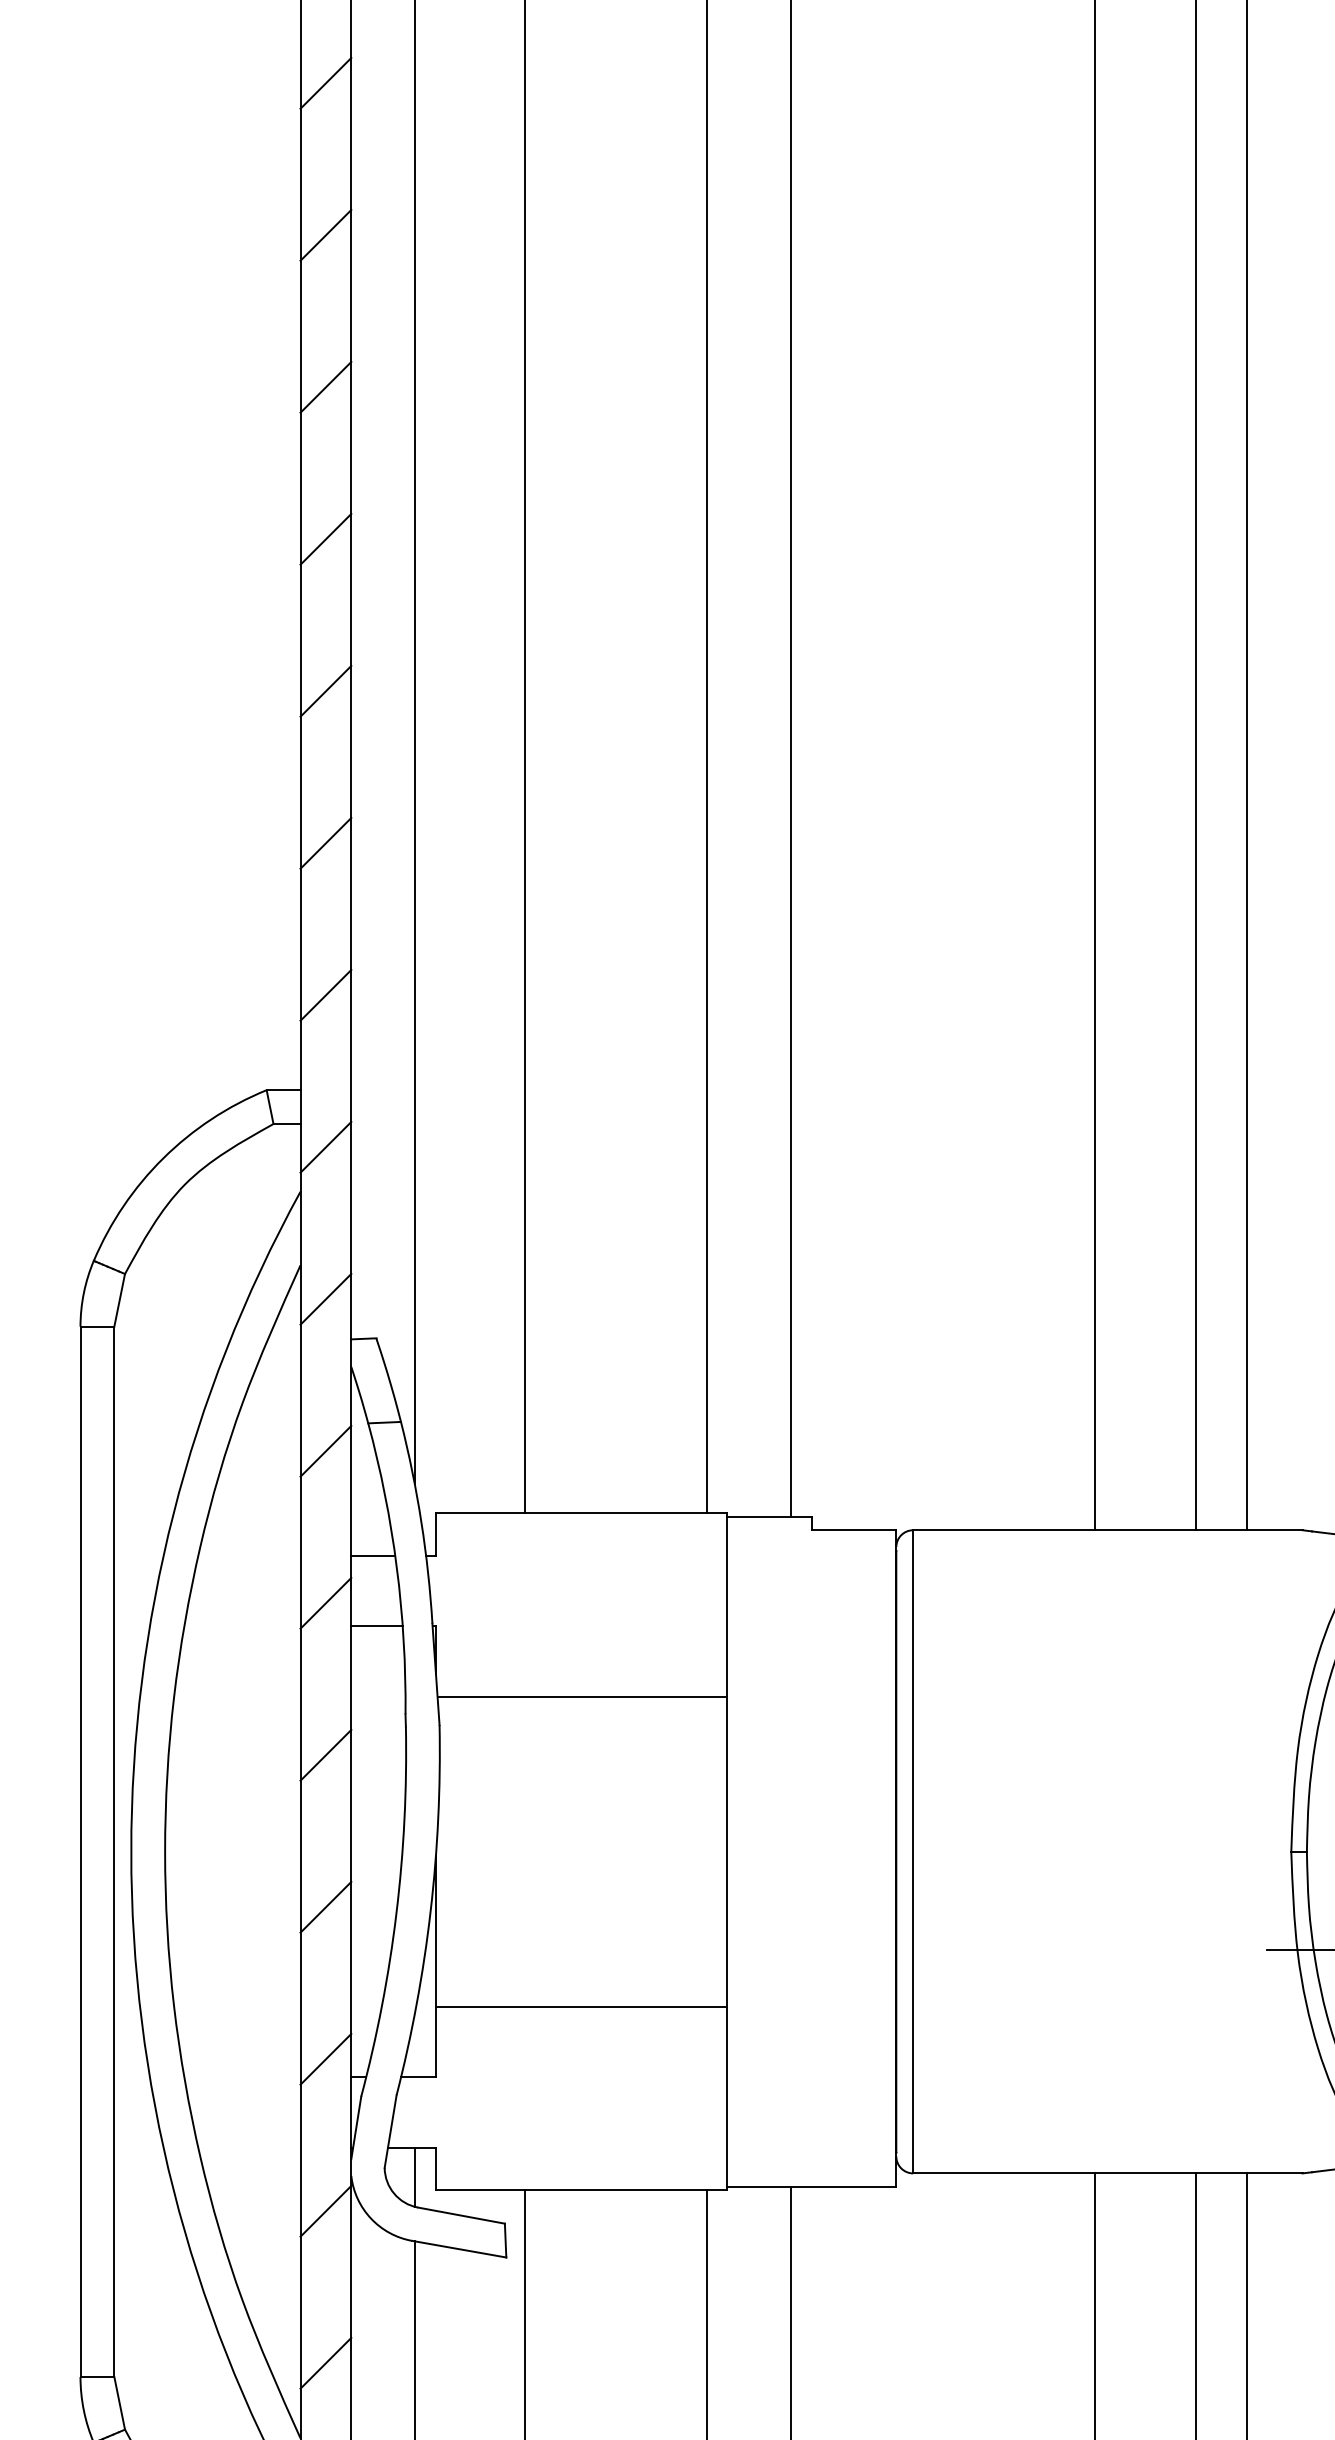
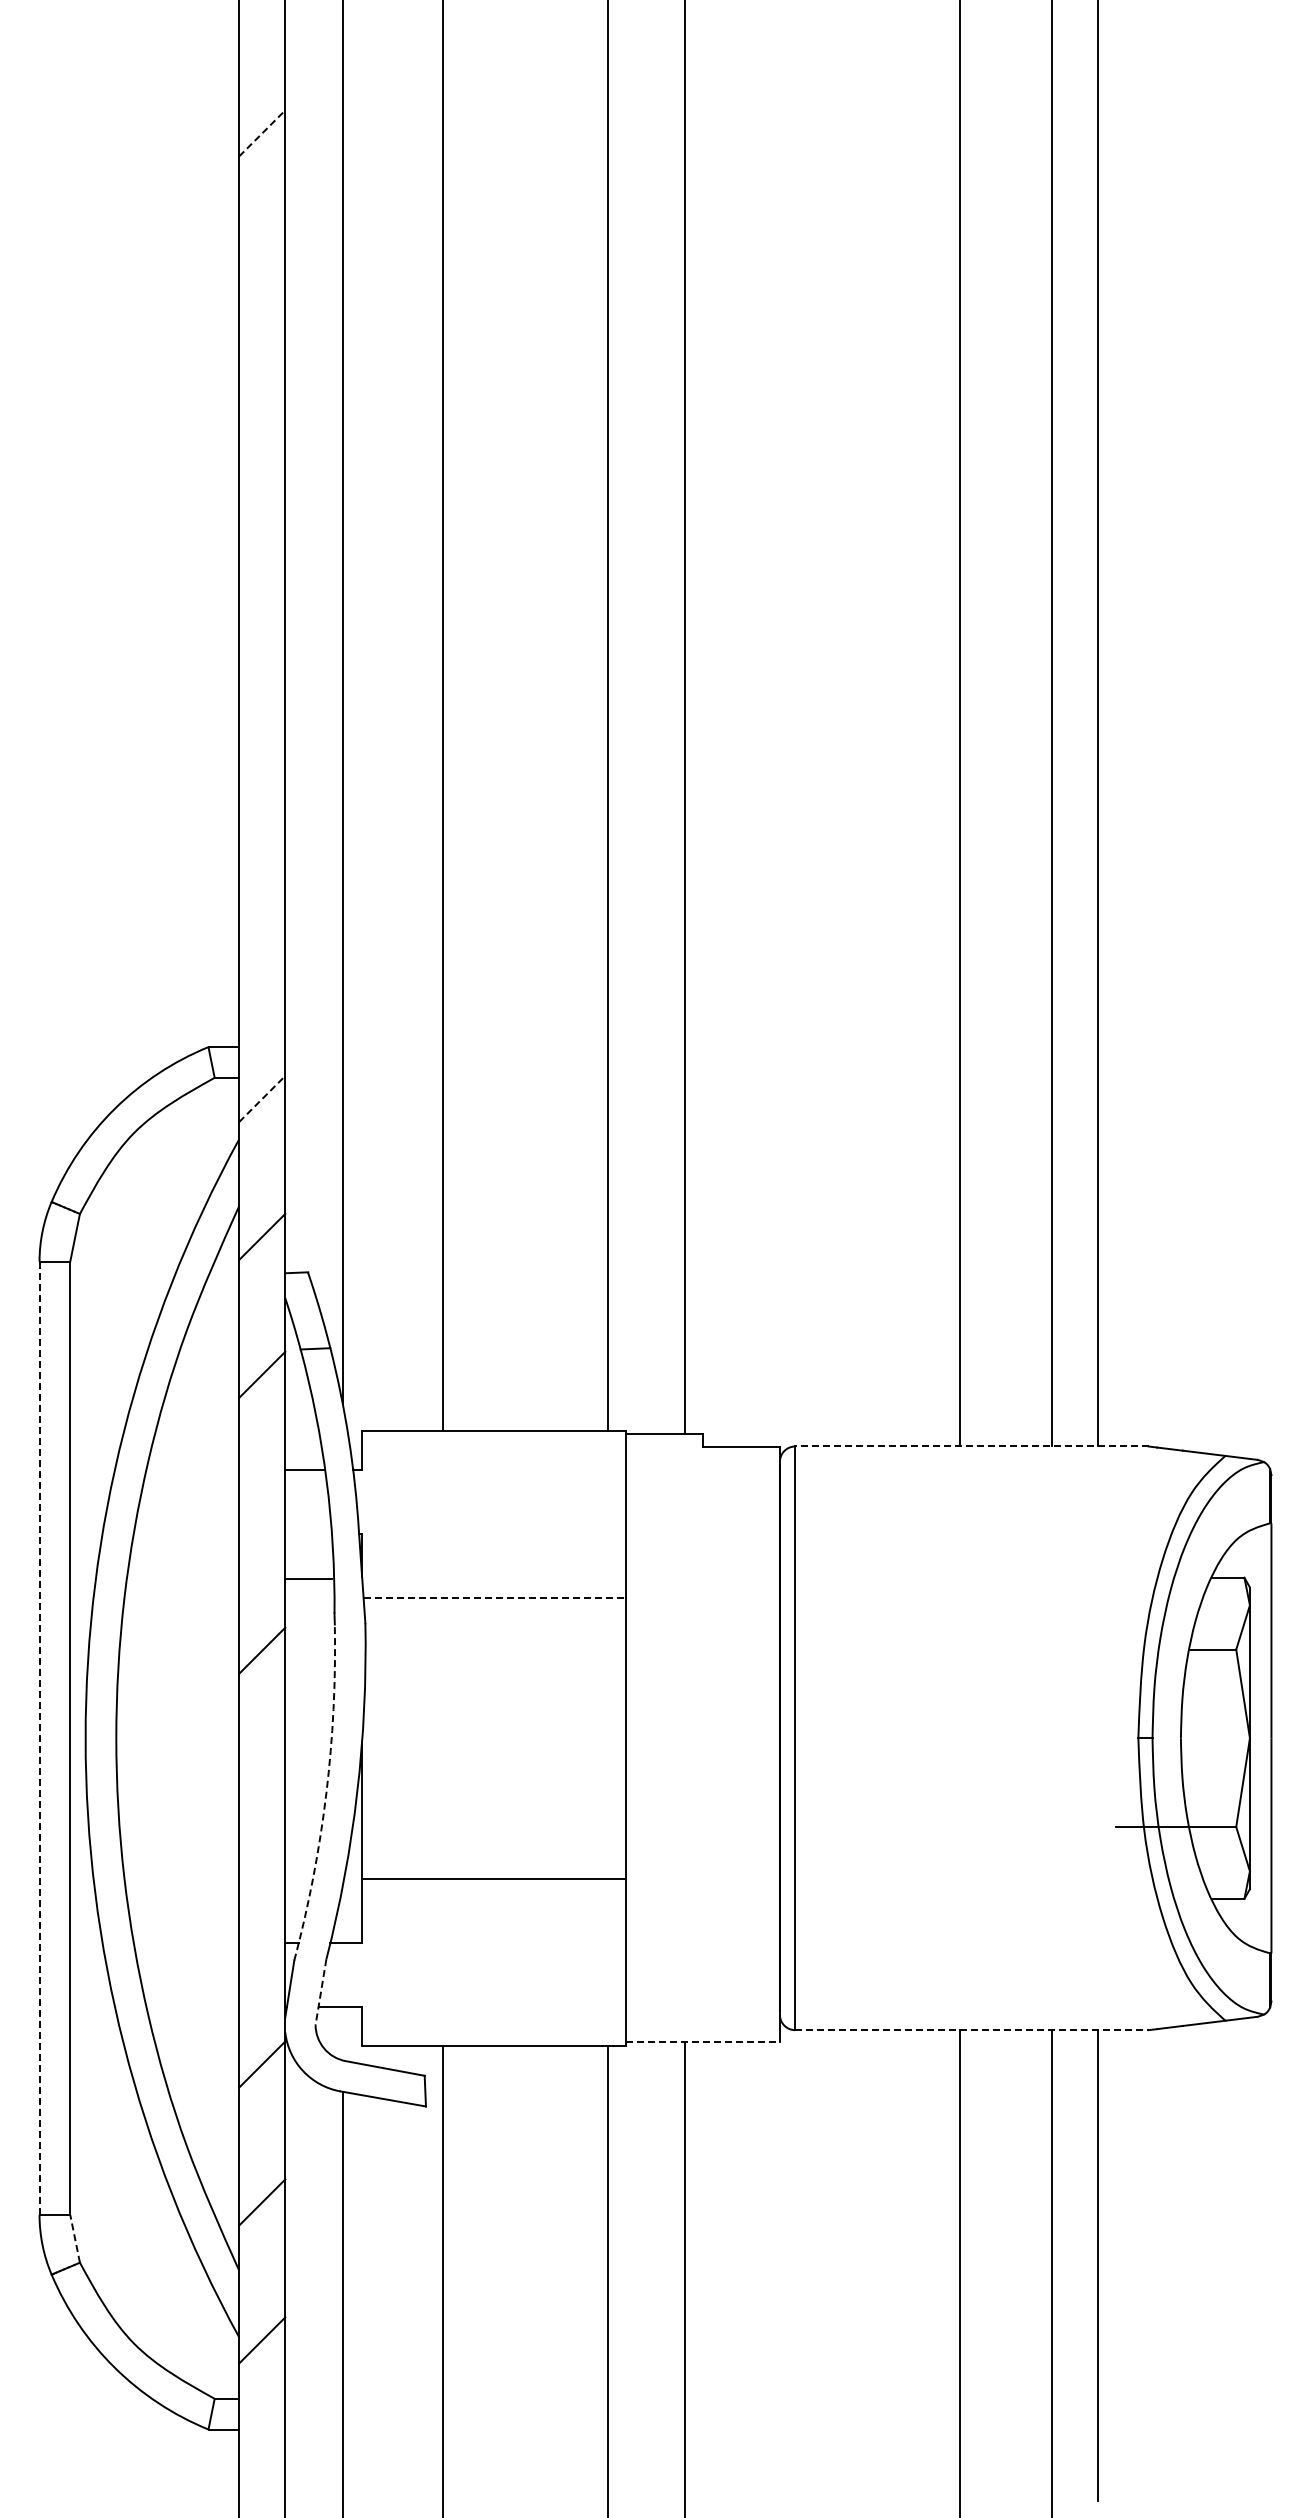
line: (326, 83) -> (262, 133), solid -> dashed
line: (326, 235) -> (262, 271), removed
line: (326, 387) -> (262, 409), removed
line: (326, 539) -> (262, 547), removed
line: (326, 691) -> (262, 685), removed
line: (326, 843) -> (262, 823), removed
line: (326, 995) -> (262, 961), removed
line: (326, 1147) -> (262, 1099), solid -> dashed
line: (1107, 1530) -> (971, 1446), solid -> dashed
line: (326, 1602) -> (262, 1512), removed
line: (376, 1626) -> (308, 1578), moved
line: (582, 1696) -> (495, 1597), solid -> dashed
line: (80, 1852) -> (39, 1738), solid -> dashed
line: (326, 1907) -> (262, 1788), removed
arc: (396, 1912) -> (326, 1793), solid -> dashed
line: (326, 2059) -> (262, 1926), removed
line: (390, 2131) -> (320, 1992), solid -> dashed
line: (1107, 2173) -> (971, 2030), solid -> dashed
line: (414, 2177) -> (342, 2033), removed
line: (812, 2186) -> (703, 2042), solid -> dashed
line: (120, 2402) -> (75, 2238), solid -> dashed

